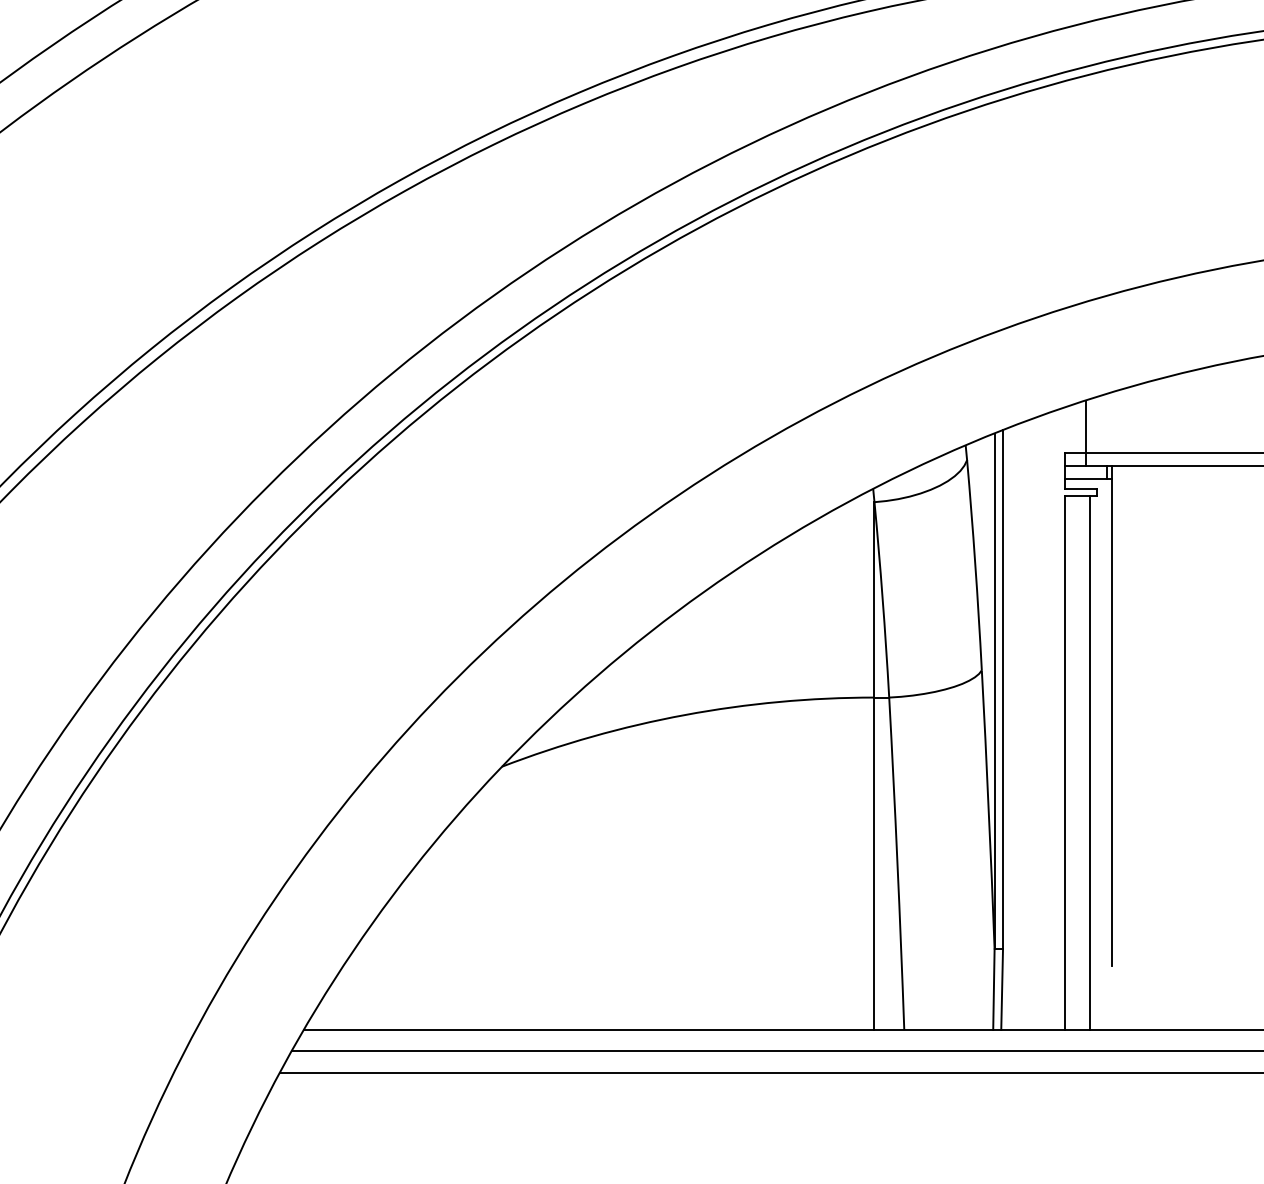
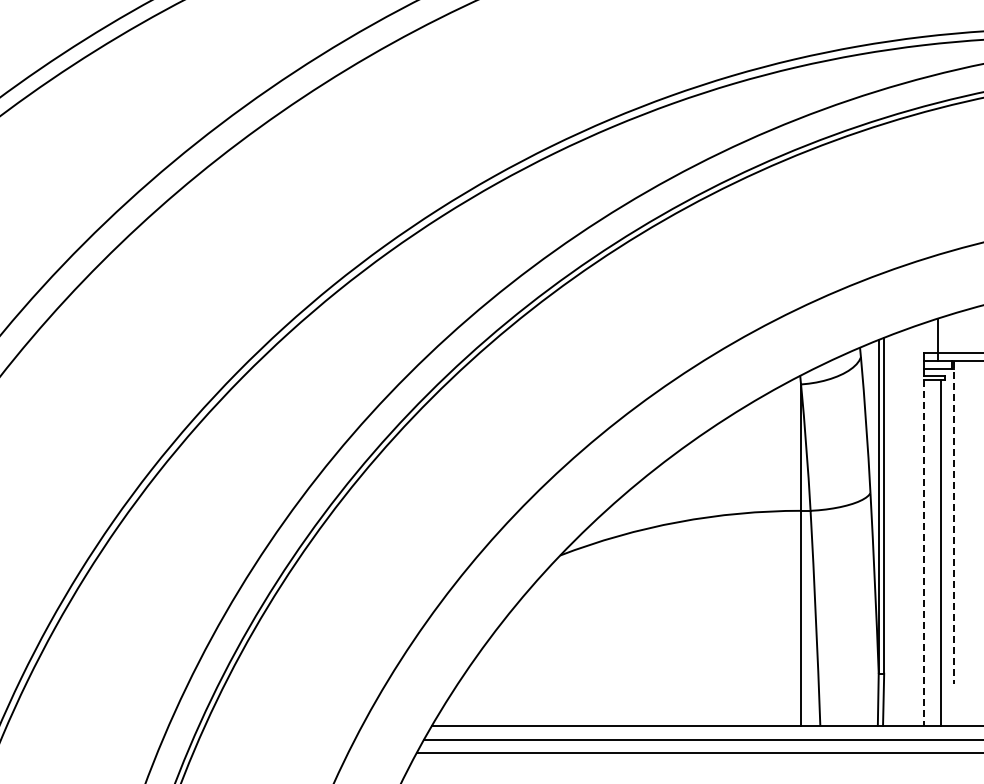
line: (1111, 715) -> (954, 522), solid -> dashed
line: (1065, 763) -> (924, 553), solid -> dashed

